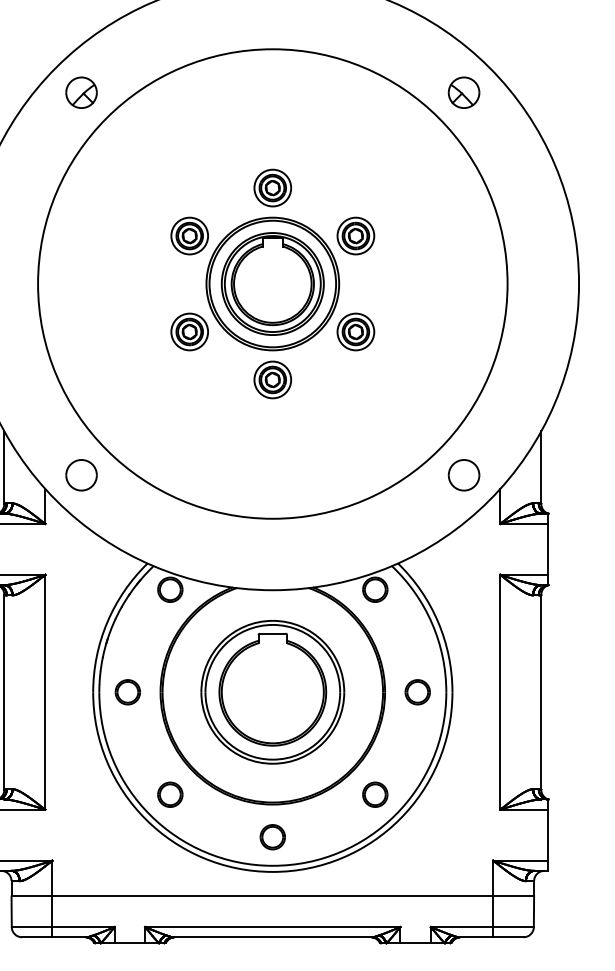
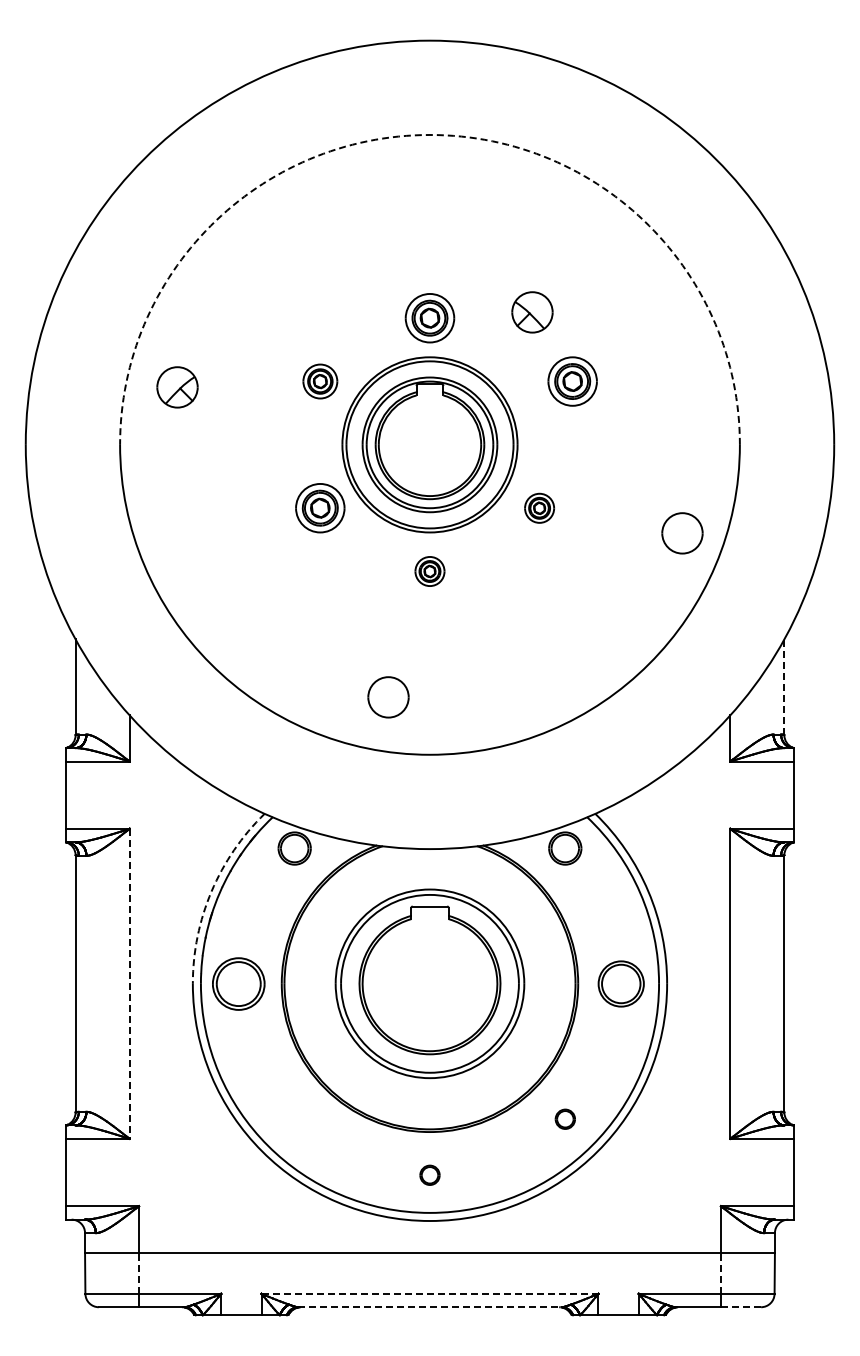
arc: (273, 48) -> (430, 134), solid -> dashed
part: (81, 92) -> (177, 387), moved
part: (464, 92) -> (532, 312), moved
part: (189, 236) -> (320, 381), size x0.7
part: (355, 236) -> (572, 381), moved
part: (355, 332) -> (539, 508), size x0.6
part: (272, 379) -> (429, 571), size x0.6
line: (541, 467) -> (784, 686), solid -> dashed
part: (81, 475) -> (388, 697), moved
part: (464, 475) -> (682, 533), moved
arc: (107, 622) -> (211, 891), solid -> dashed
line: (45, 692) -> (129, 983), solid -> dashed
part: (127, 692) -> (238, 983), size x1.6
part: (417, 692) -> (621, 983), size x1.4
part: (170, 795) -> (294, 1119), removed
part: (375, 795) -> (565, 1119), size x0.6
part: (272, 837) -> (429, 1175), size x0.6
line: (52, 911) -> (138, 1273), solid -> dashed
line: (493, 911) -> (721, 1273), solid -> dashed
line: (273, 926) -> (430, 1293), solid -> dashed
line: (273, 937) -> (430, 1307), solid -> dashed
line: (508, 937) -> (740, 1307), solid -> dashed

